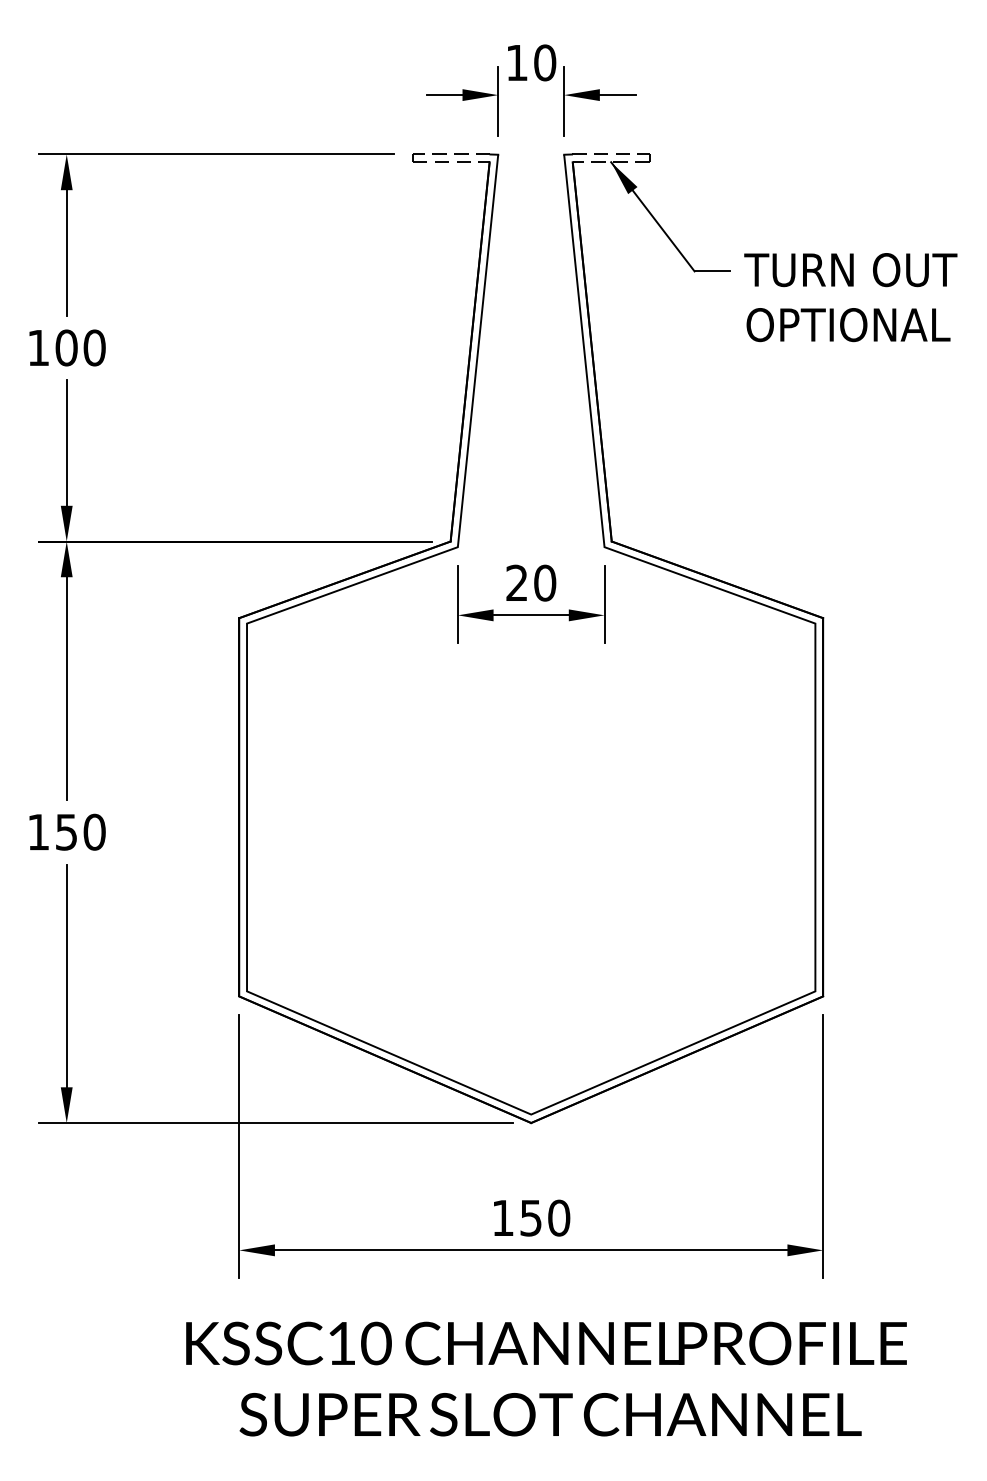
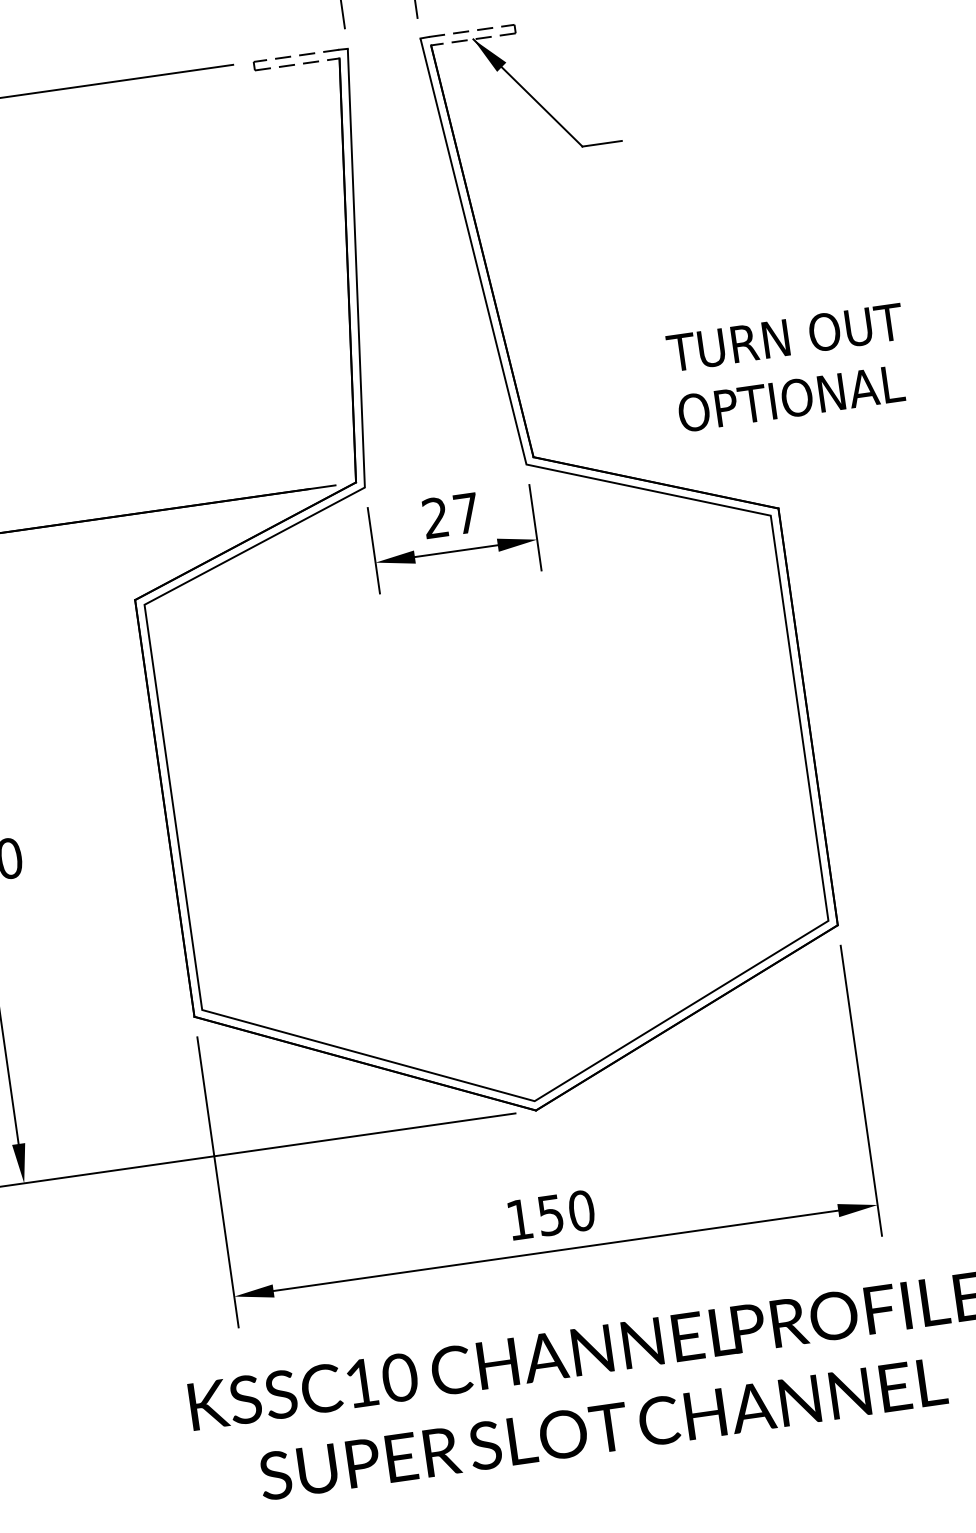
text: (850, 297) -> (789, 367), moved
text: (545, 582) -> (466, 512), 20 -> 27

